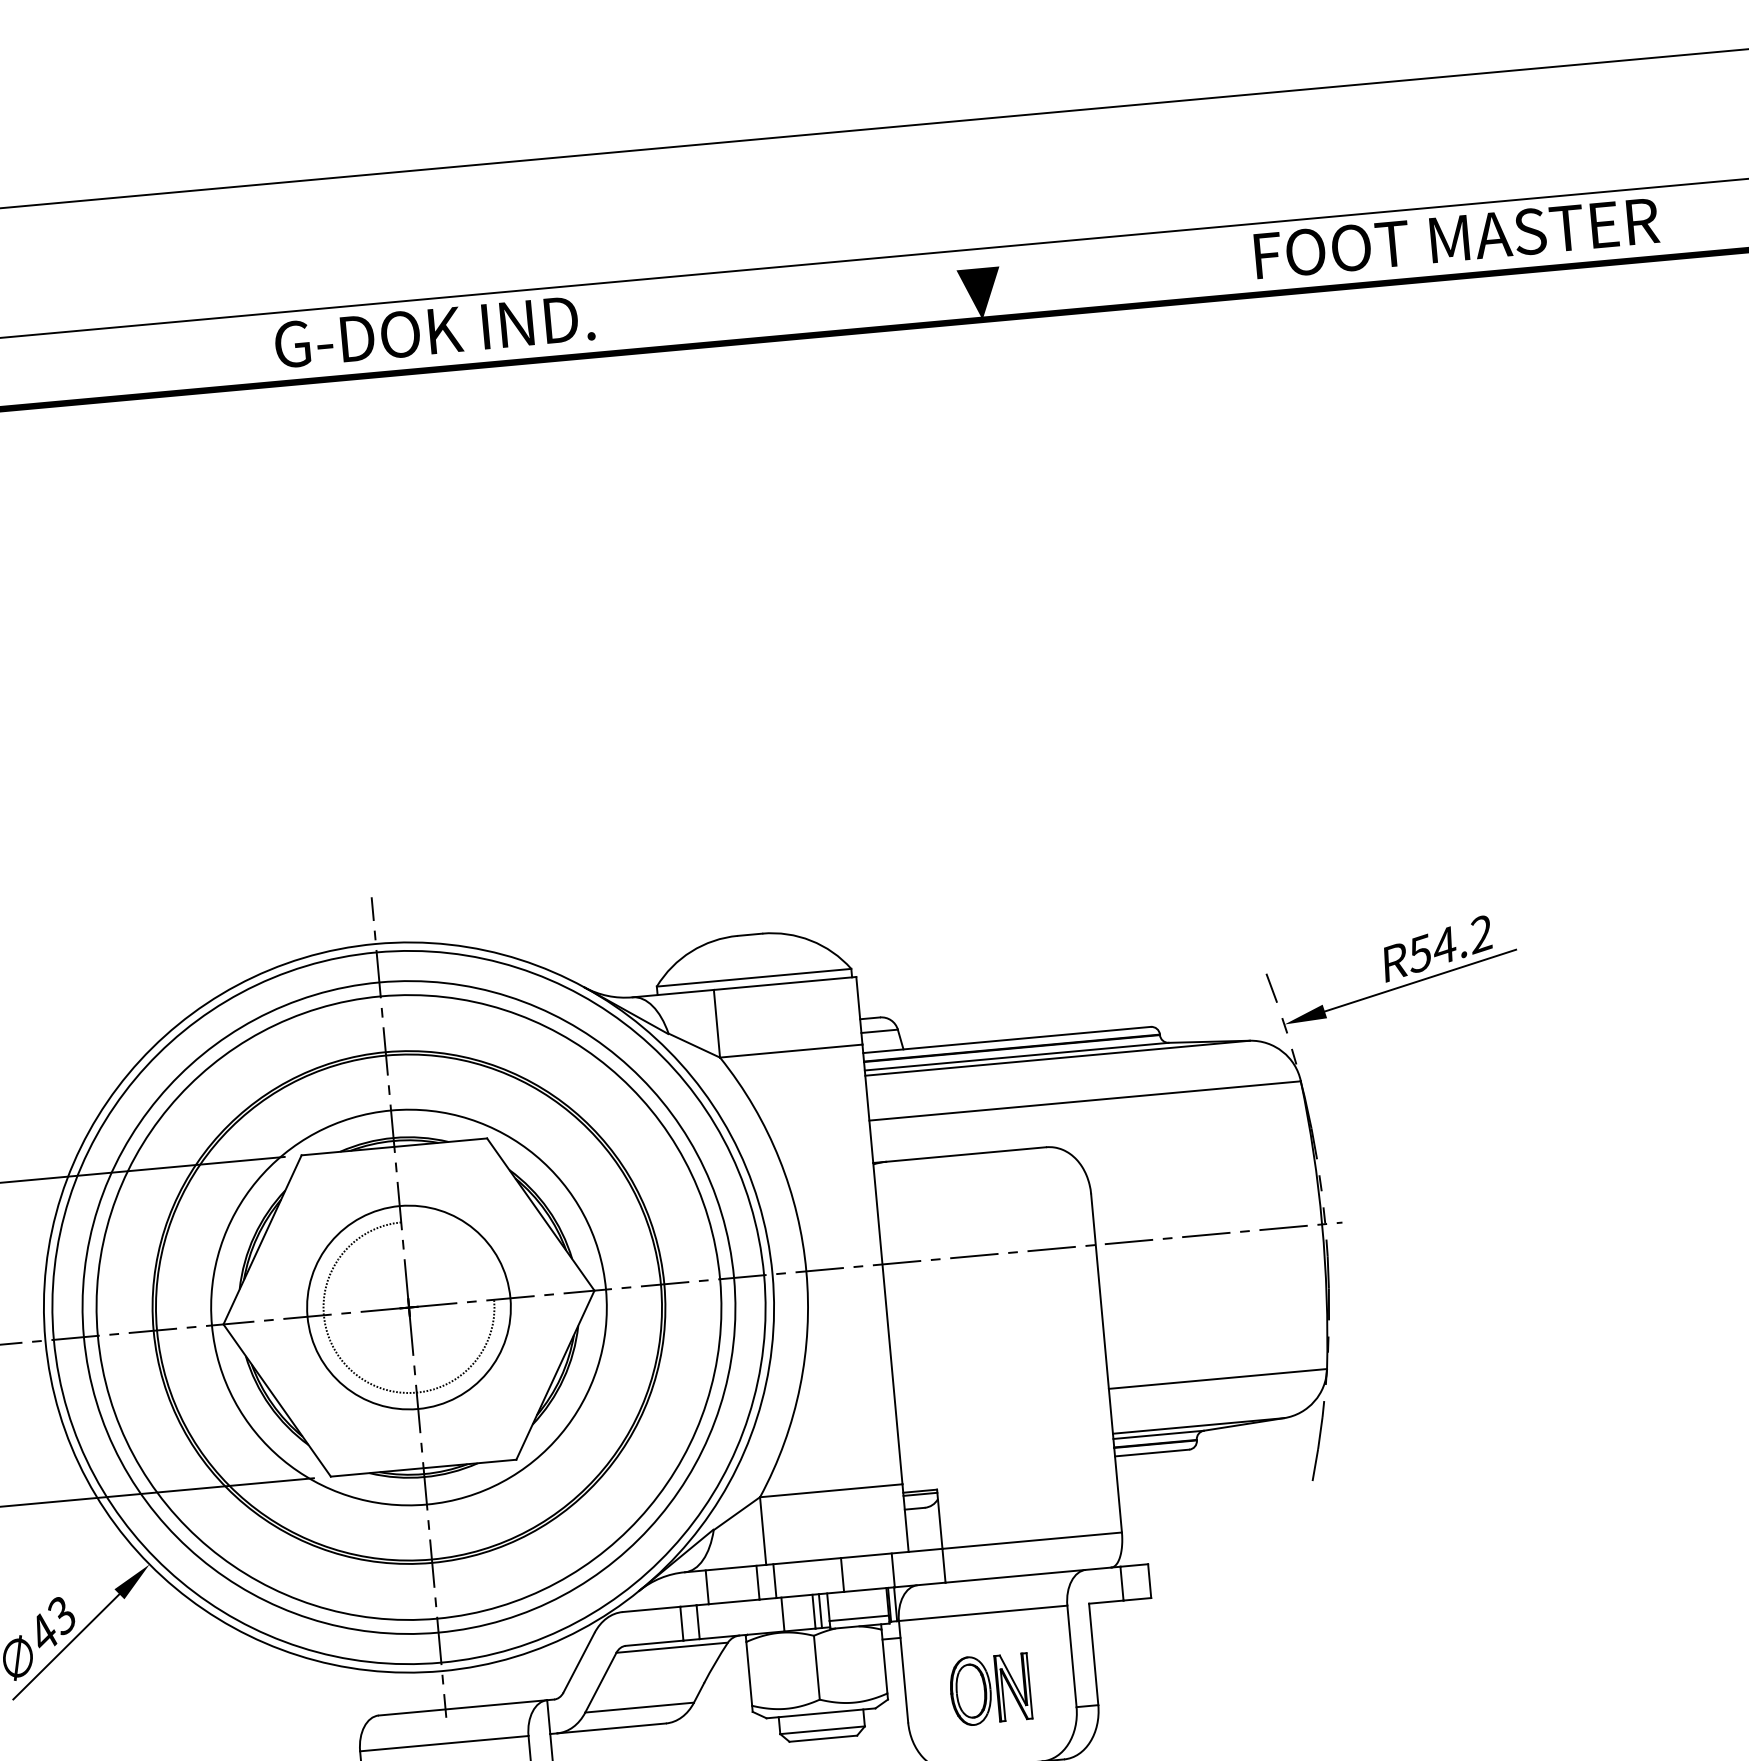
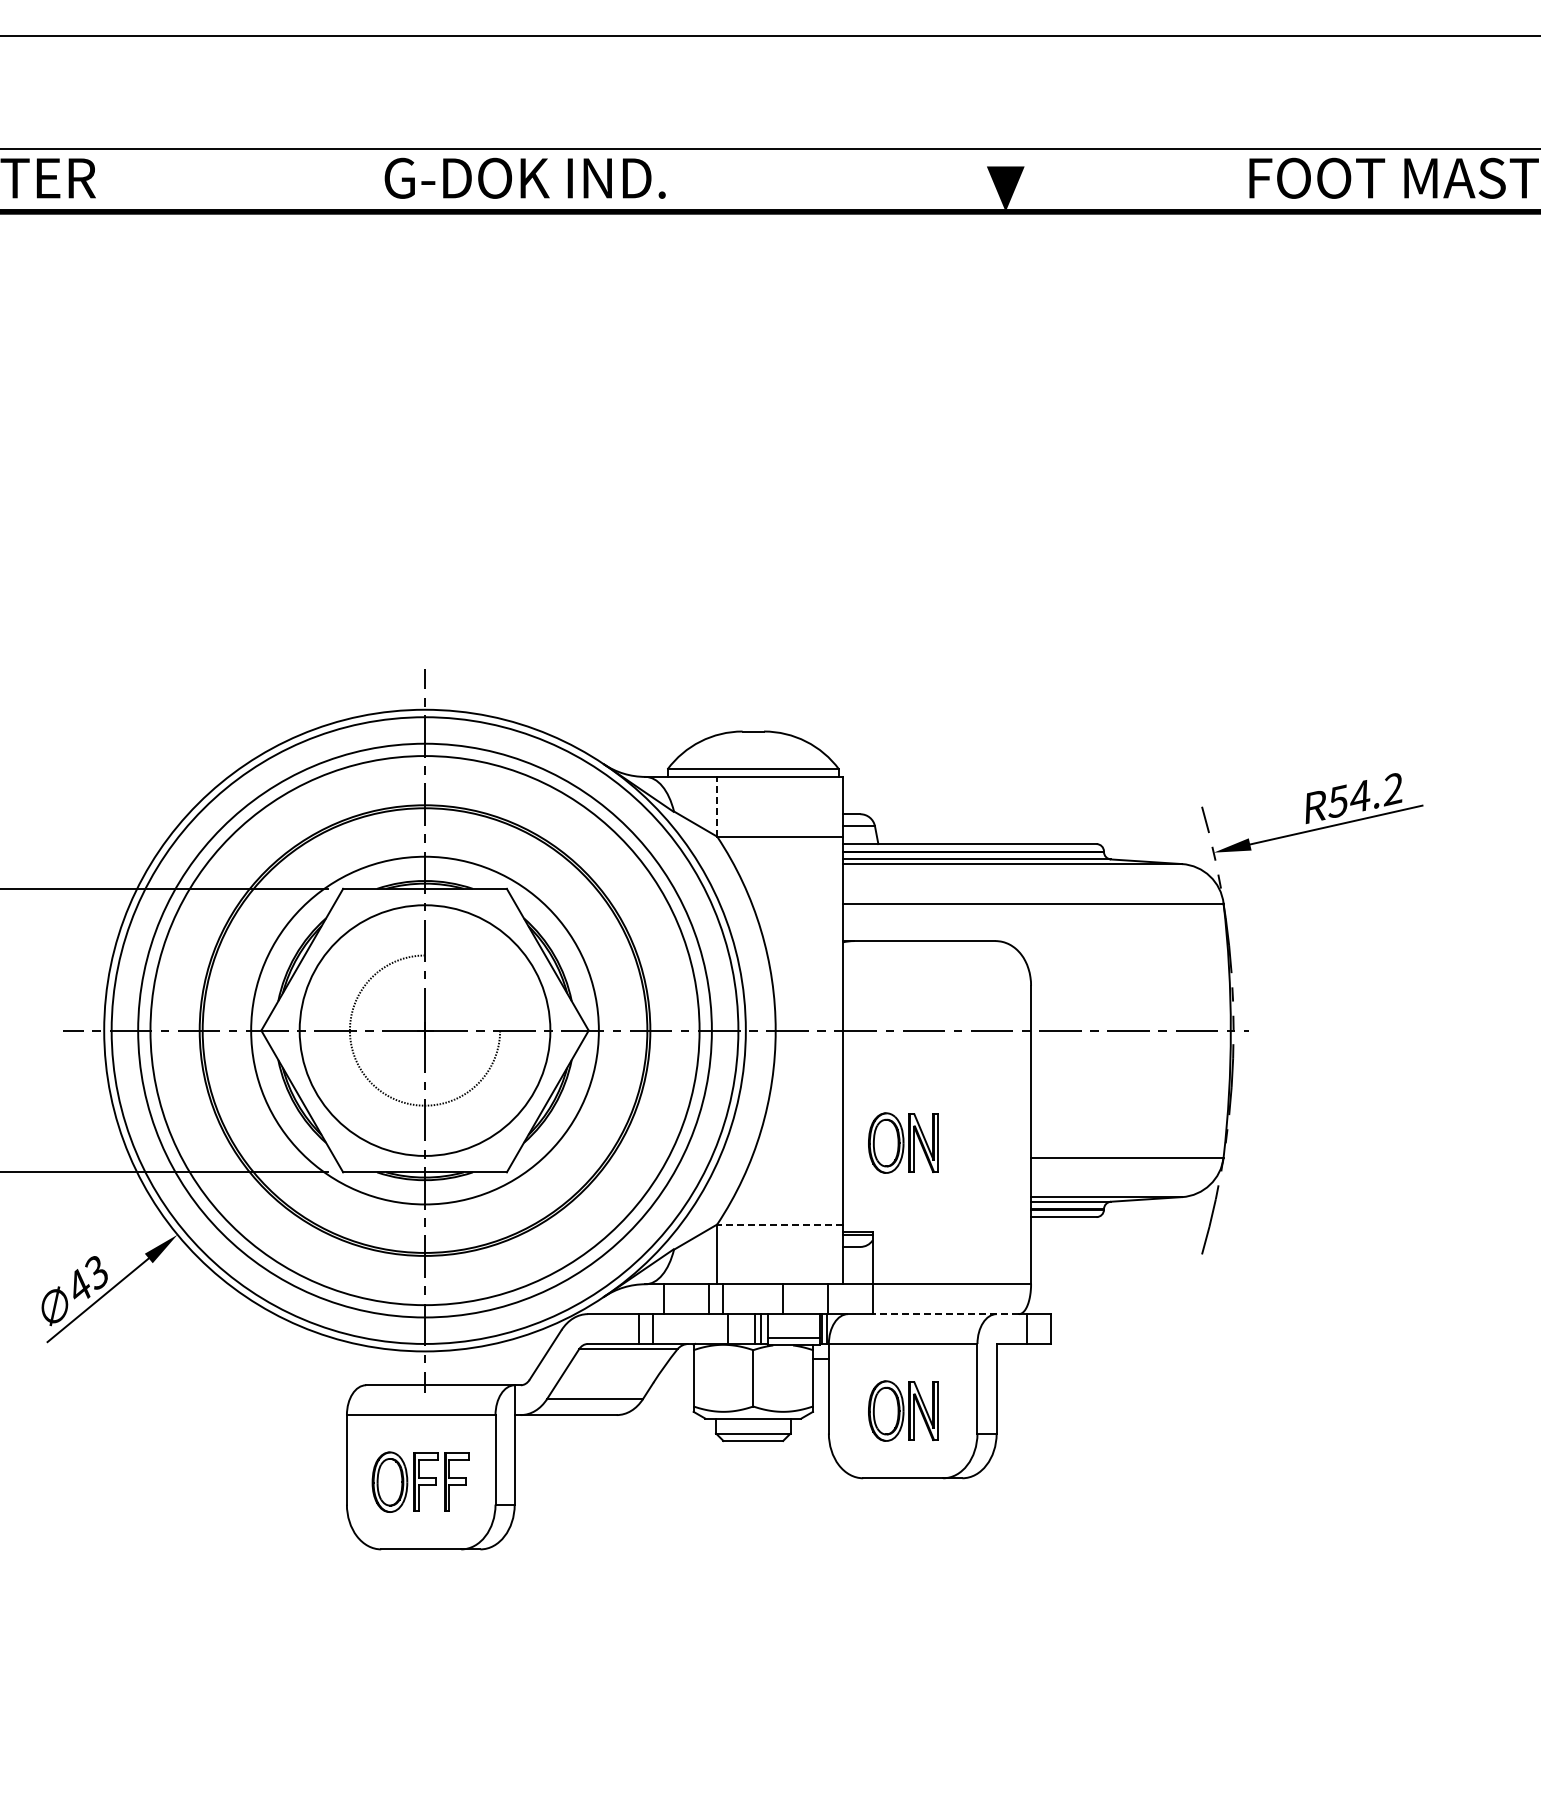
line: (717, 1023) -> (717, 806), solid -> dashed
circle: (408, 1307) -> (424, 1030), size x1.4
part: (962, 1384) -> (903, 1142), added
line: (831, 1490) -> (780, 1224), solid -> dashed
line: (1028, 1575) -> (945, 1314), solid -> dashed

